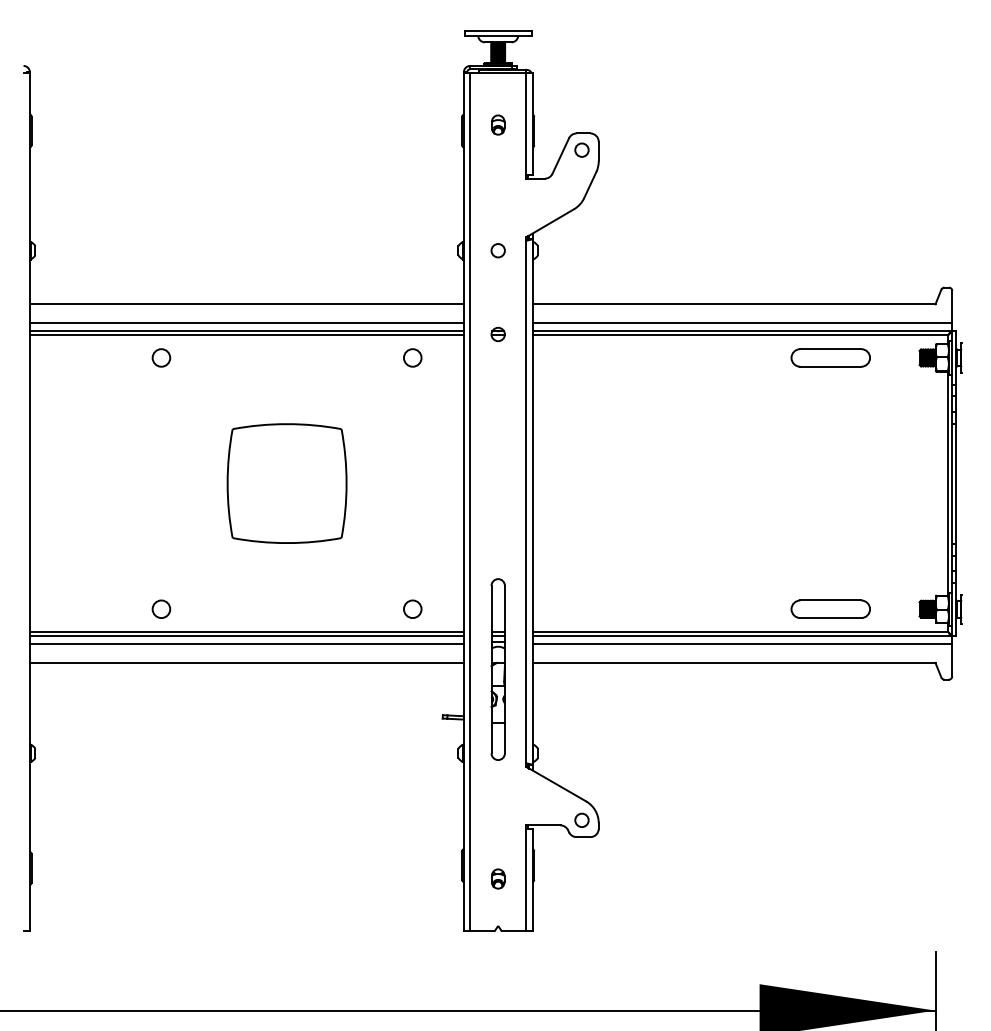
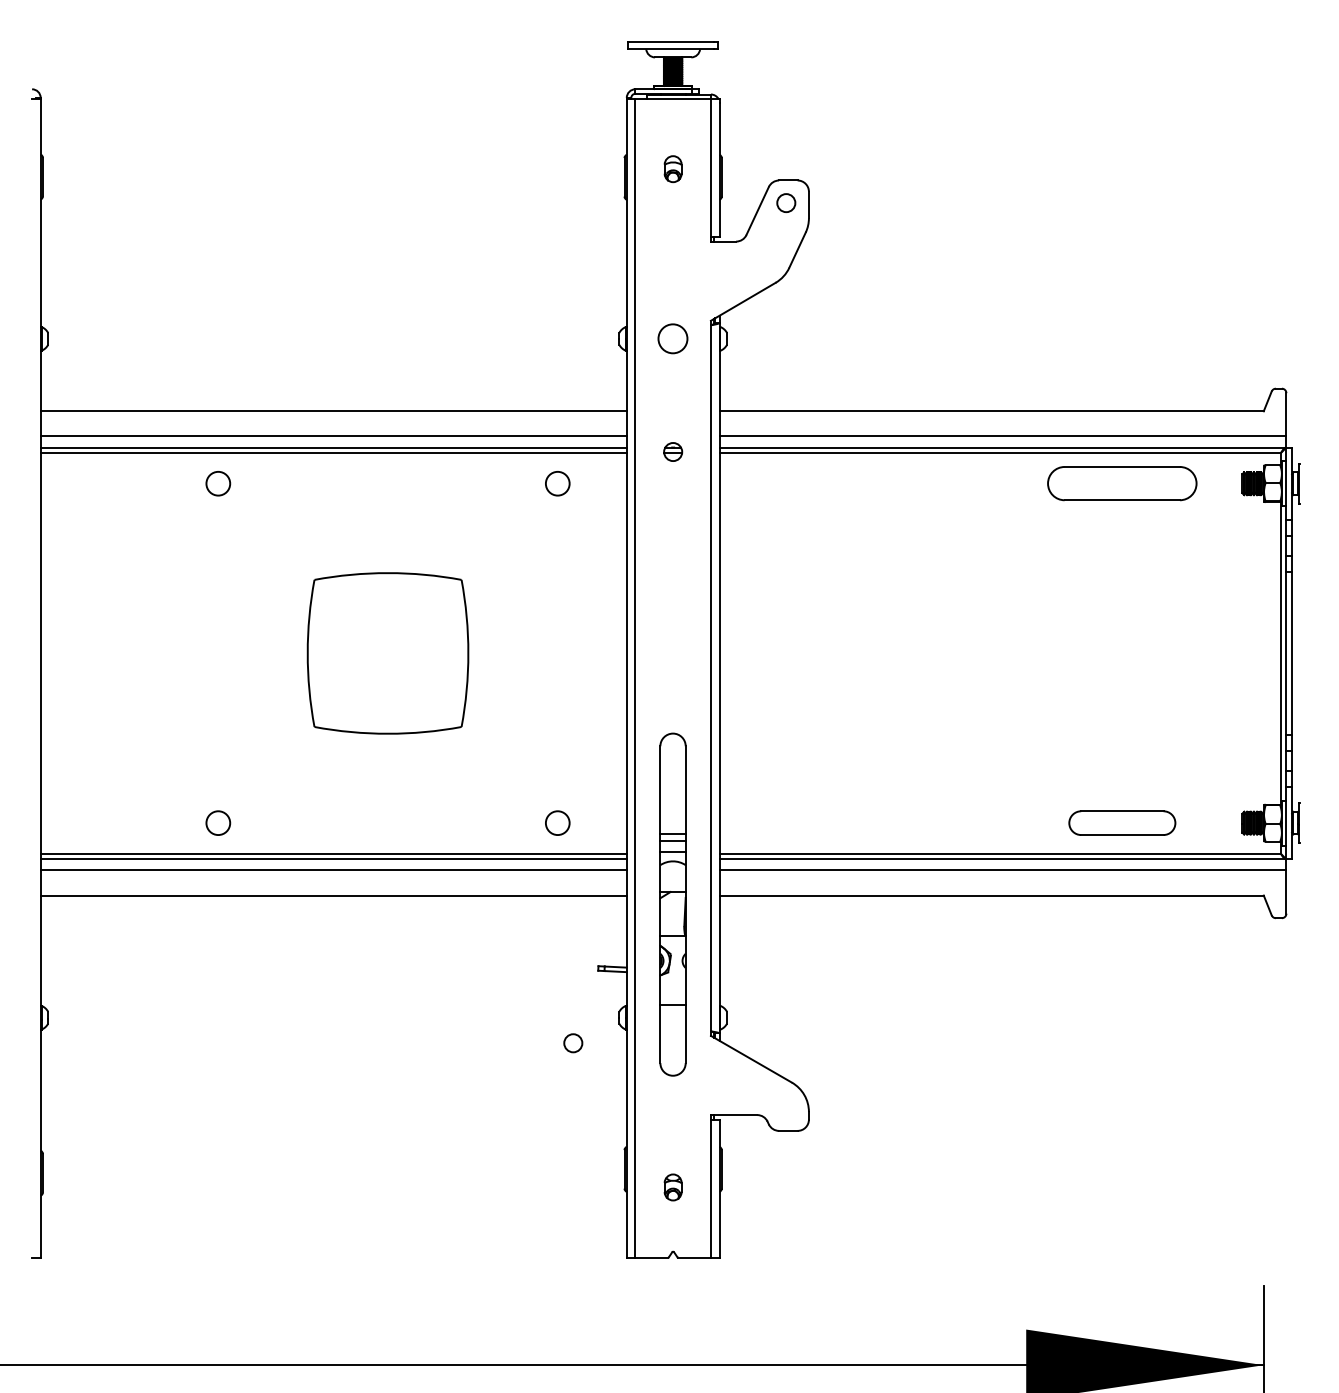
circle: (498, 250) -> (673, 338), size x1.6
part: (830, 357) -> (1122, 483), size x1.4
part: (498, 669) -> (673, 904), size x1.4
circle: (582, 820) -> (573, 1043), moved

